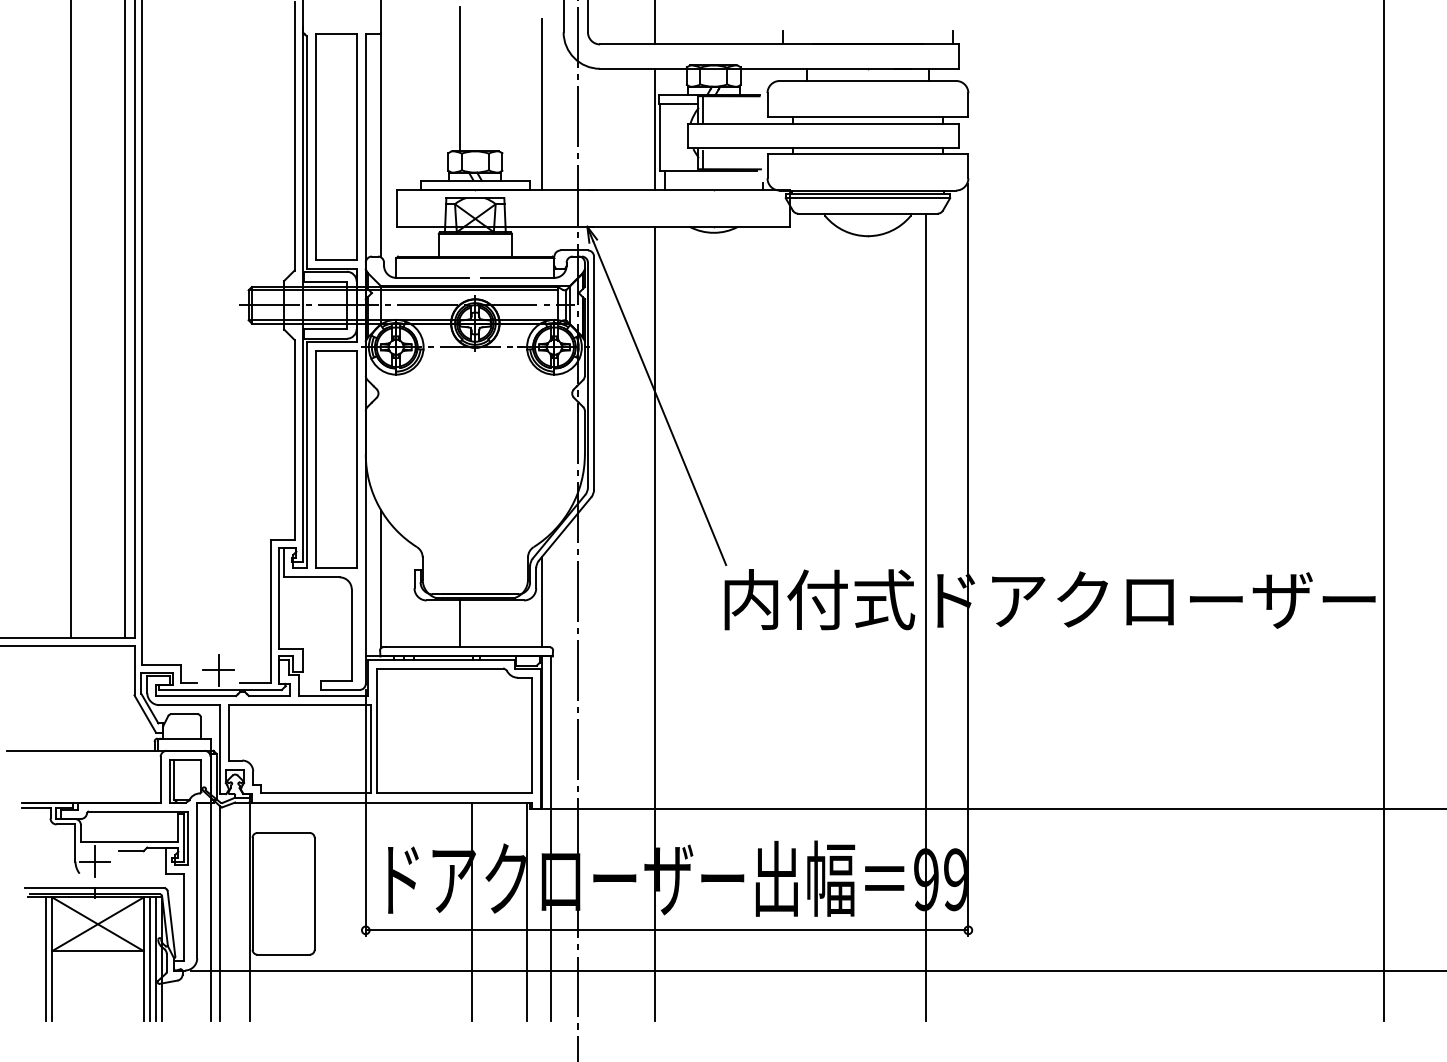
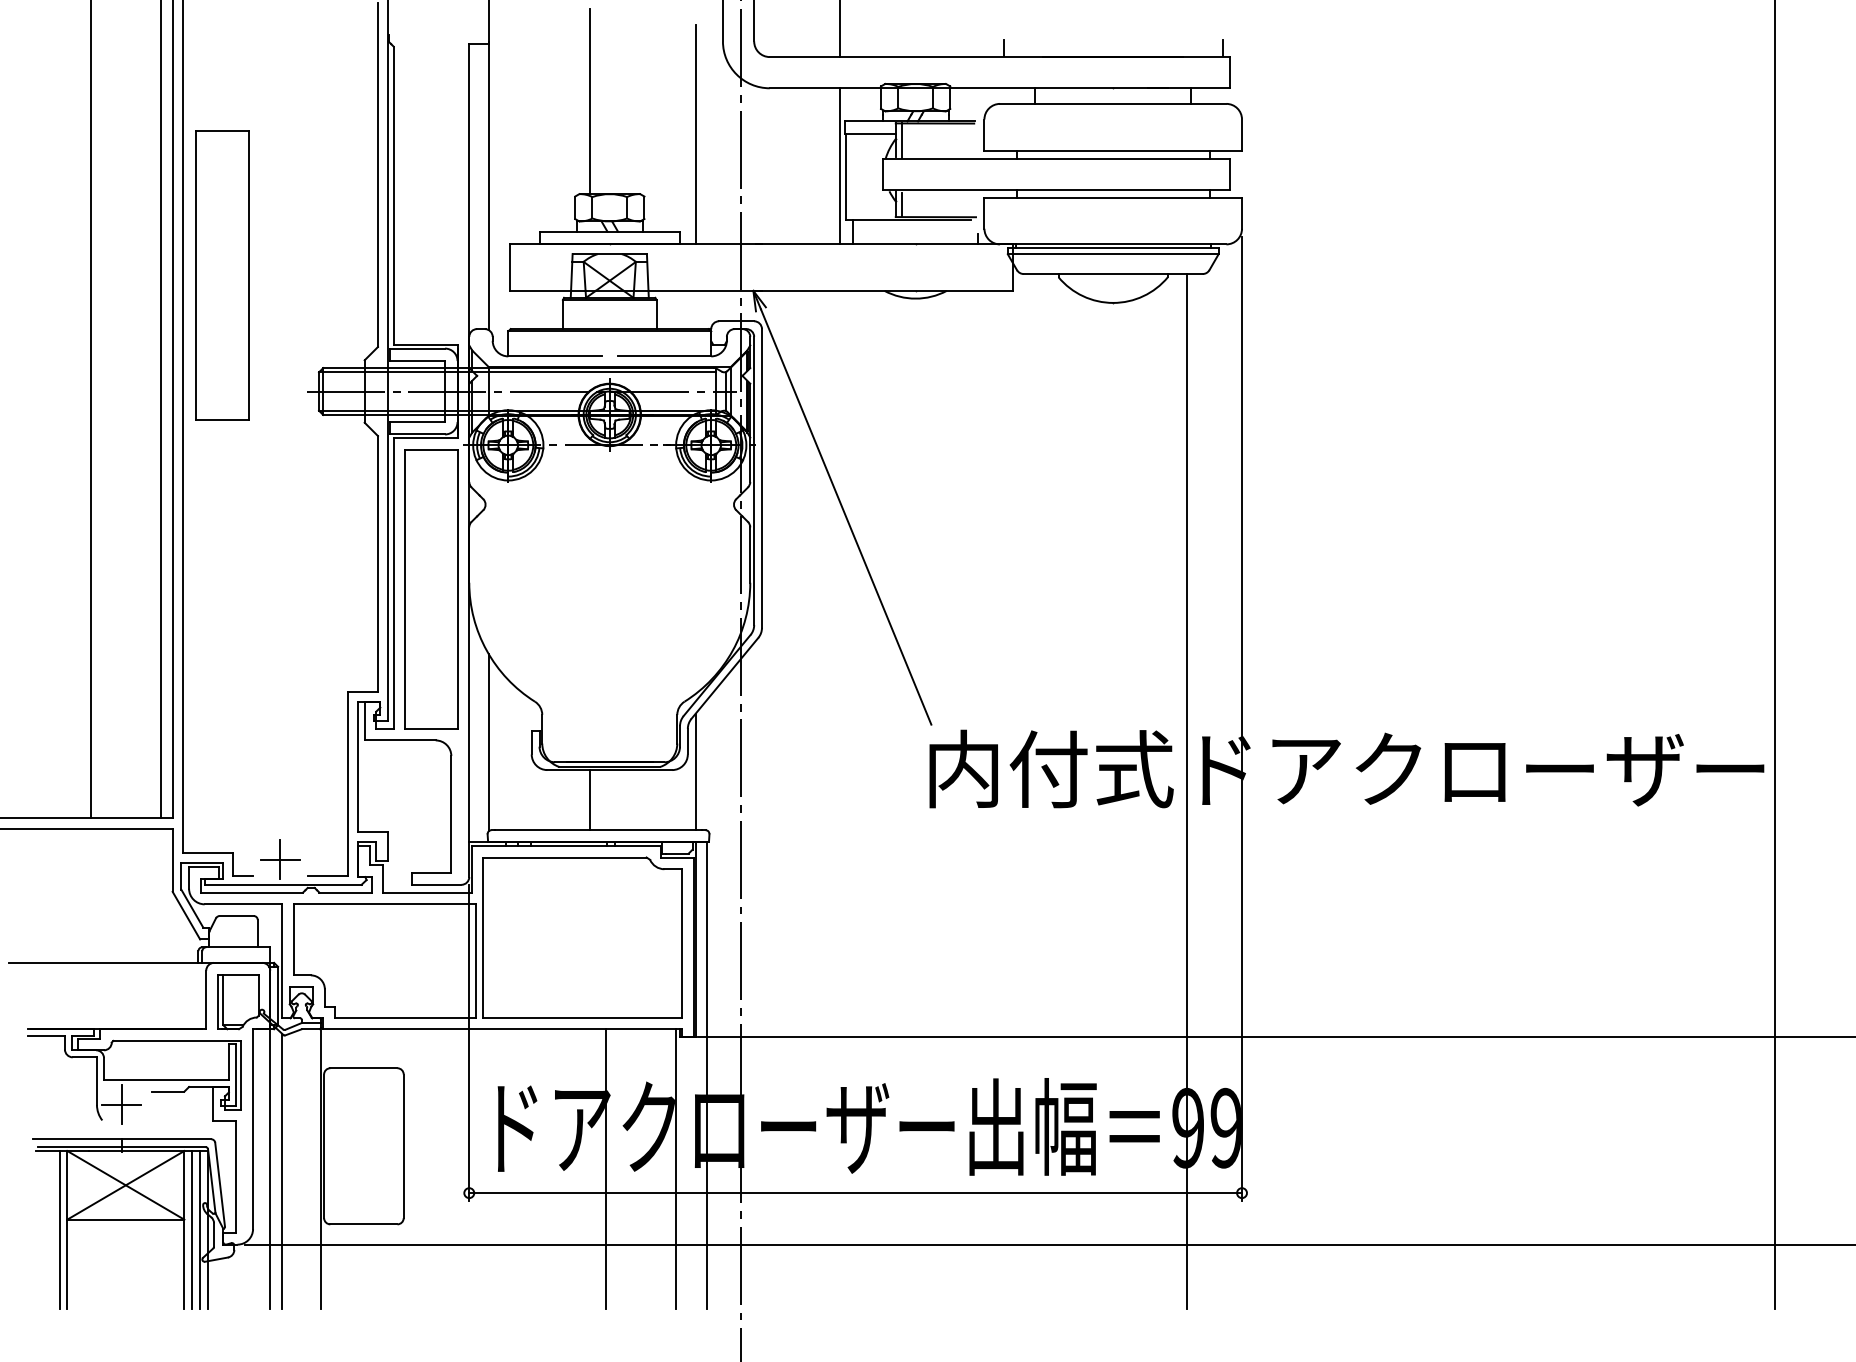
part: (336, 146) -> (222, 275), moved
line: (654, 623) -> (839, 799), removed

